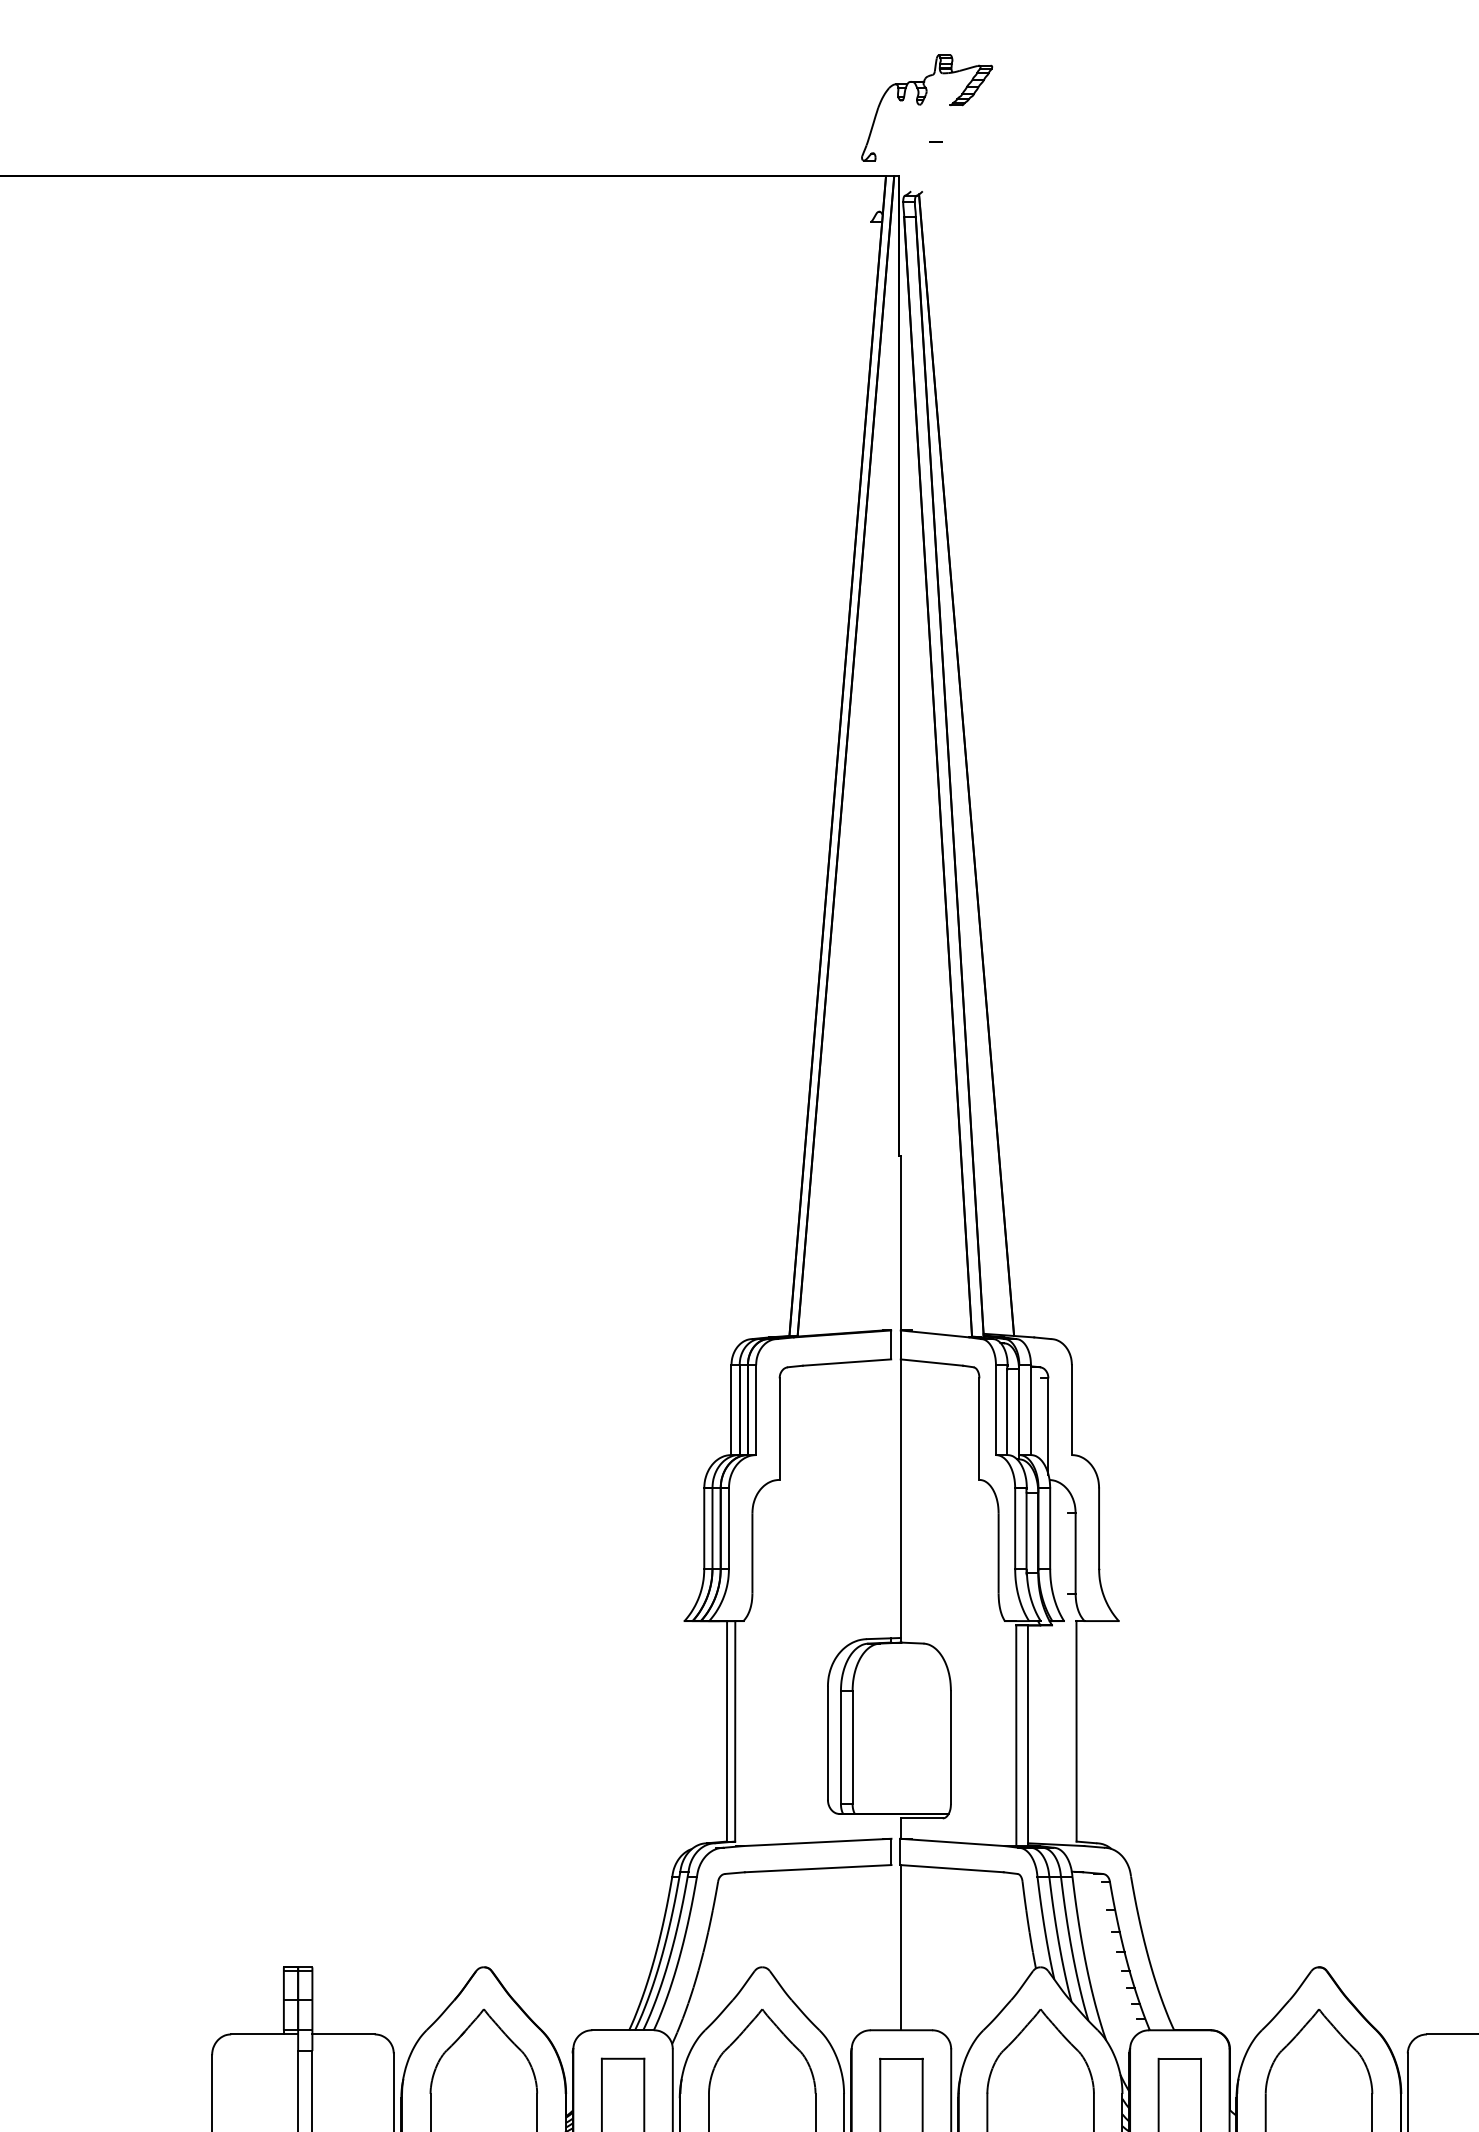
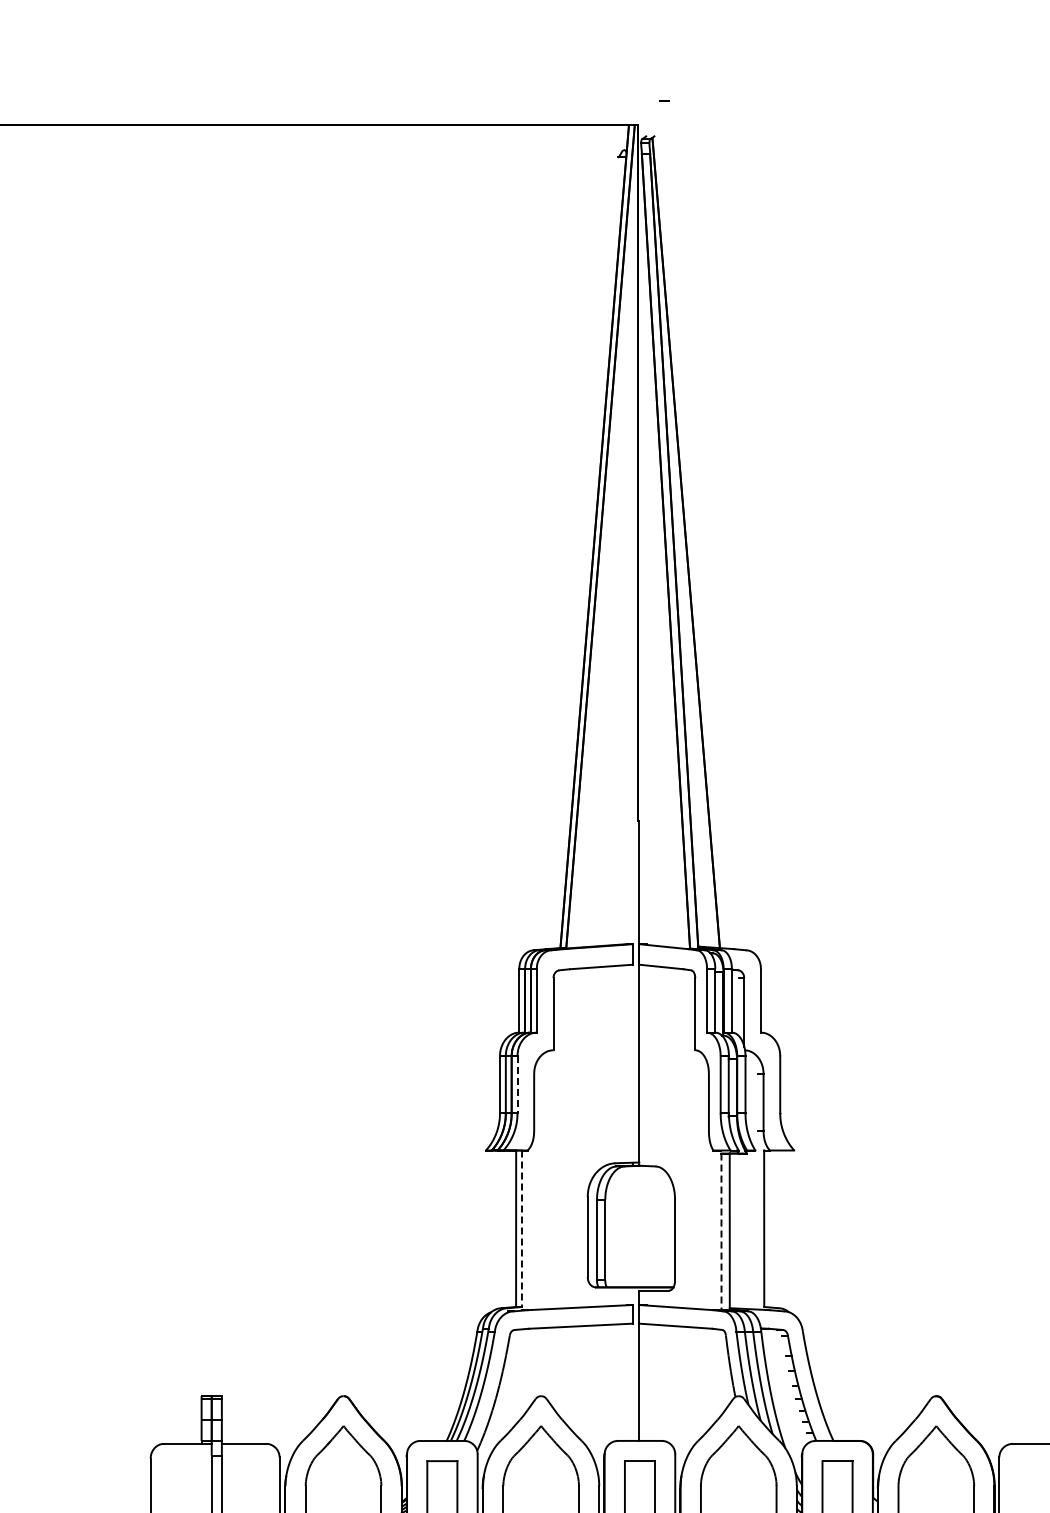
part: (927, 107) -> (658, 76), removed
line: (728, 1528) -> (517, 1084), solid -> dashed
line: (734, 1732) -> (521, 1229), solid -> dashed
line: (1016, 1736) -> (721, 1232), solid -> dashed

